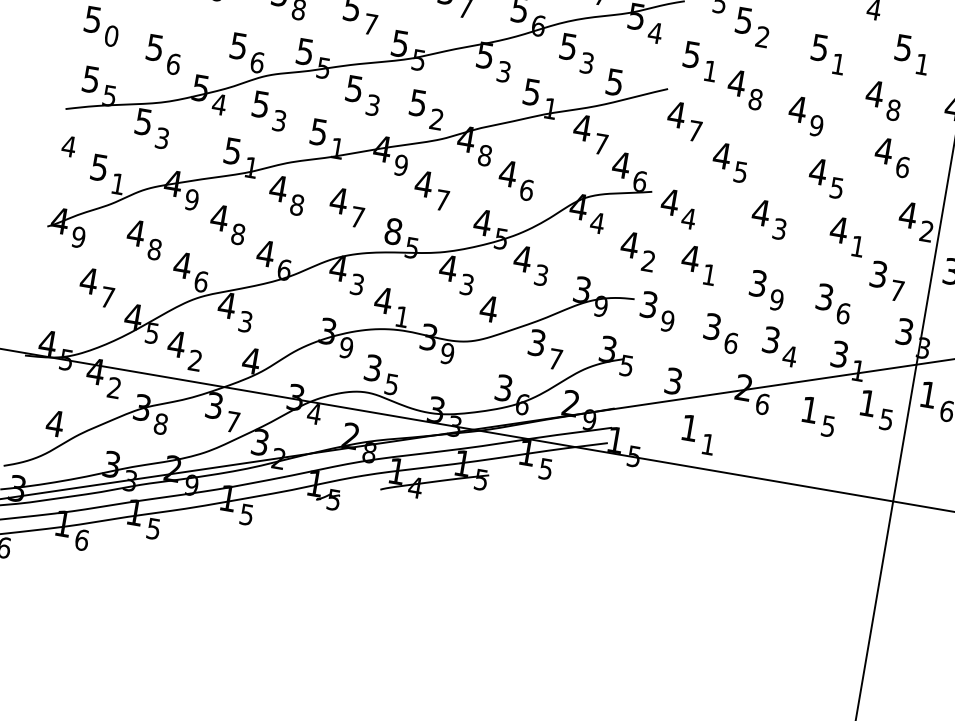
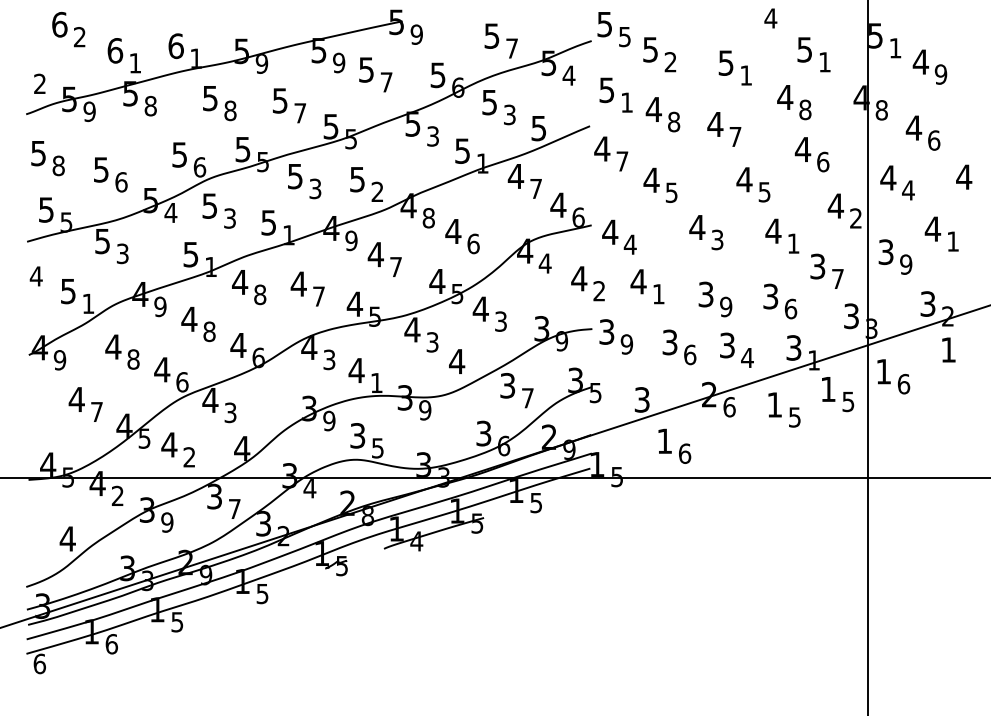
text: (111, 35) -> (58, 165), 0 -> 8
text: (816, 125) -> (735, 136), 9 -> 7
text: (392, 231) -> (354, 304), 8 -> 4
text: (161, 424) -> (167, 522), 8 -> 9
text: (708, 444) -> (685, 453), 1 -> 6

